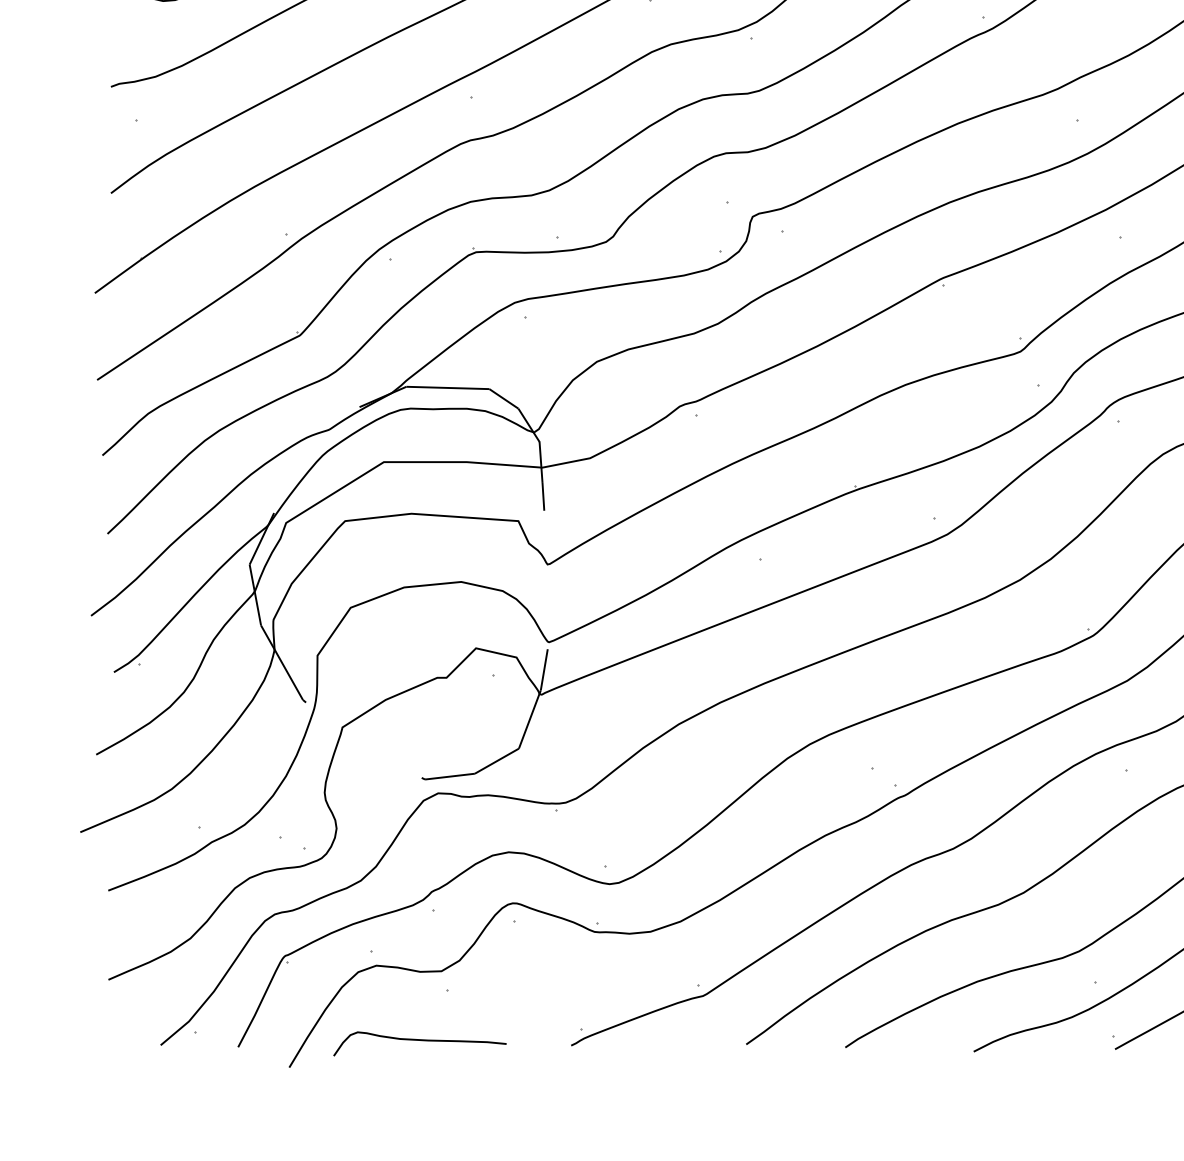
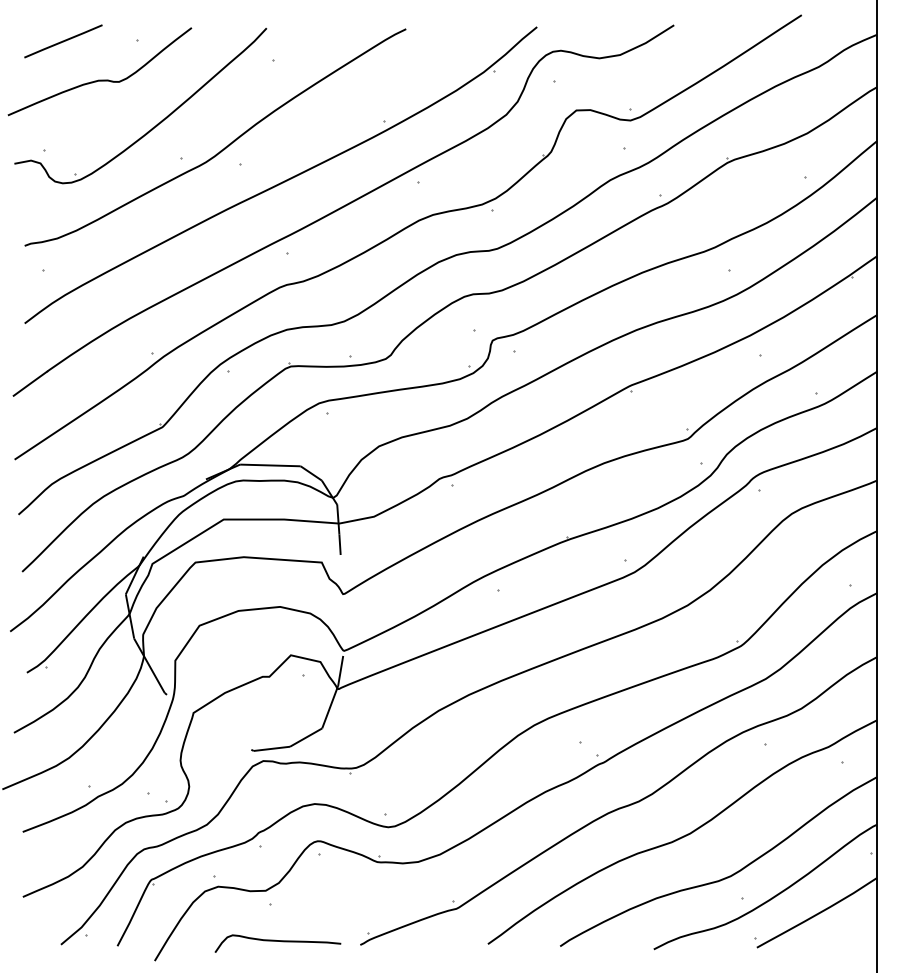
curve: (419, 1040) -> (277, 941), moved

